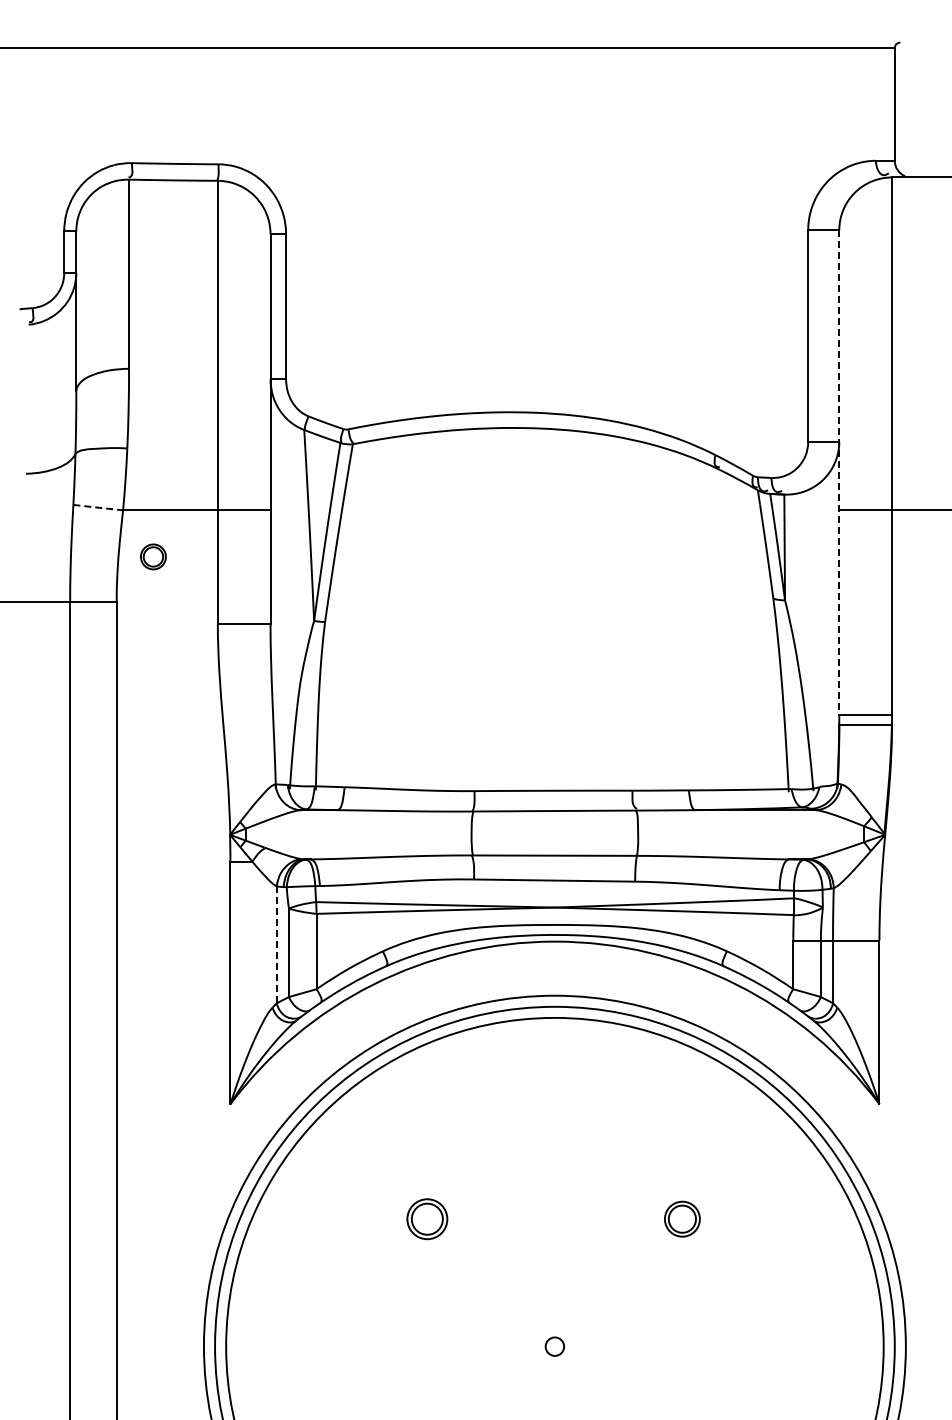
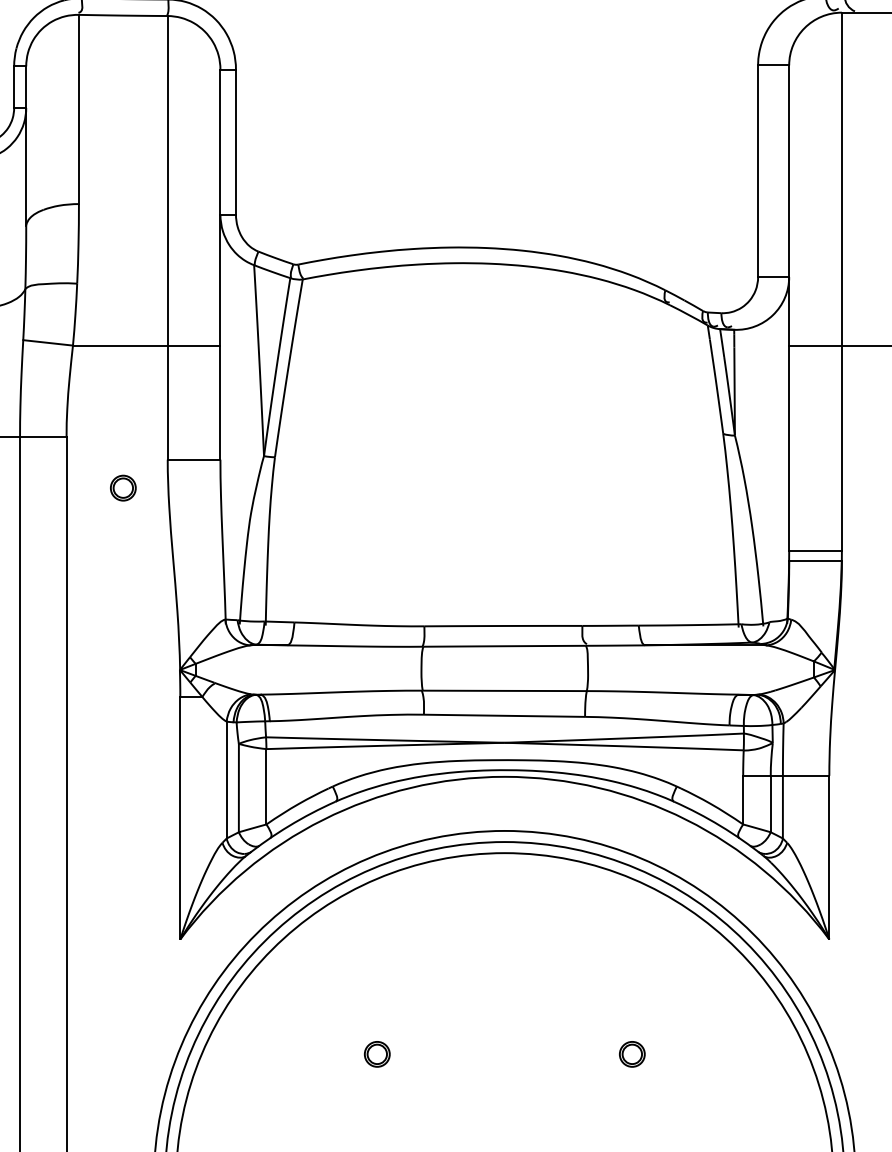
line: (839, 472) -> (789, 307), dashed -> solid
line: (98, 507) -> (48, 342), dashed -> solid
part: (153, 556) -> (123, 487), moved
line: (276, 945) -> (226, 780), dashed -> solid
part: (427, 1218) -> (377, 1053), size x0.62
part: (682, 1218) -> (632, 1053), size x0.71

